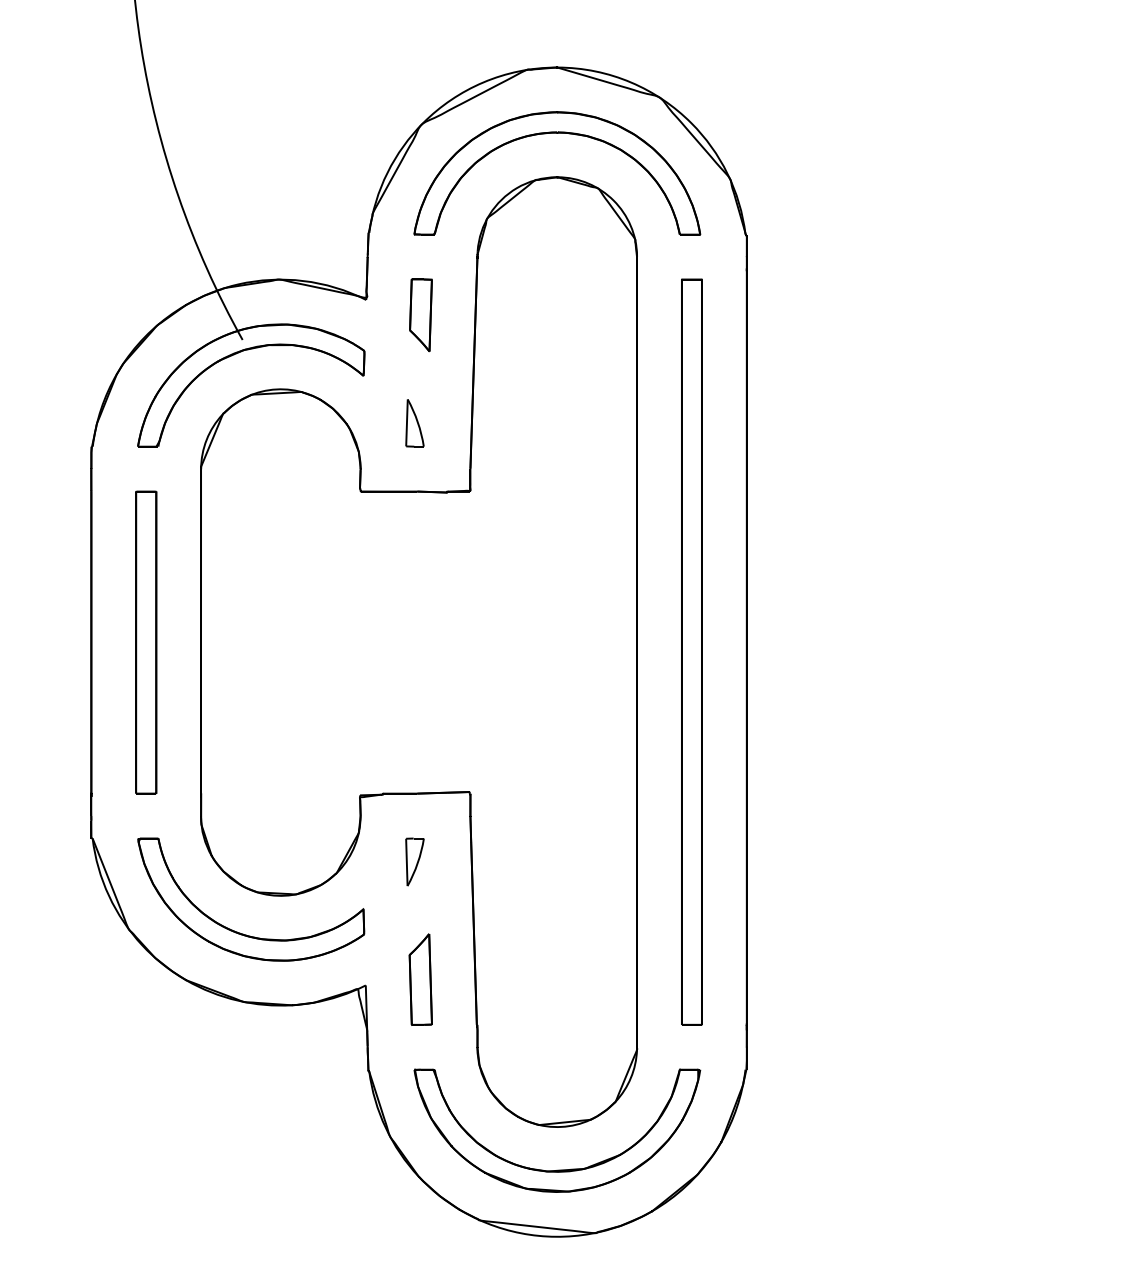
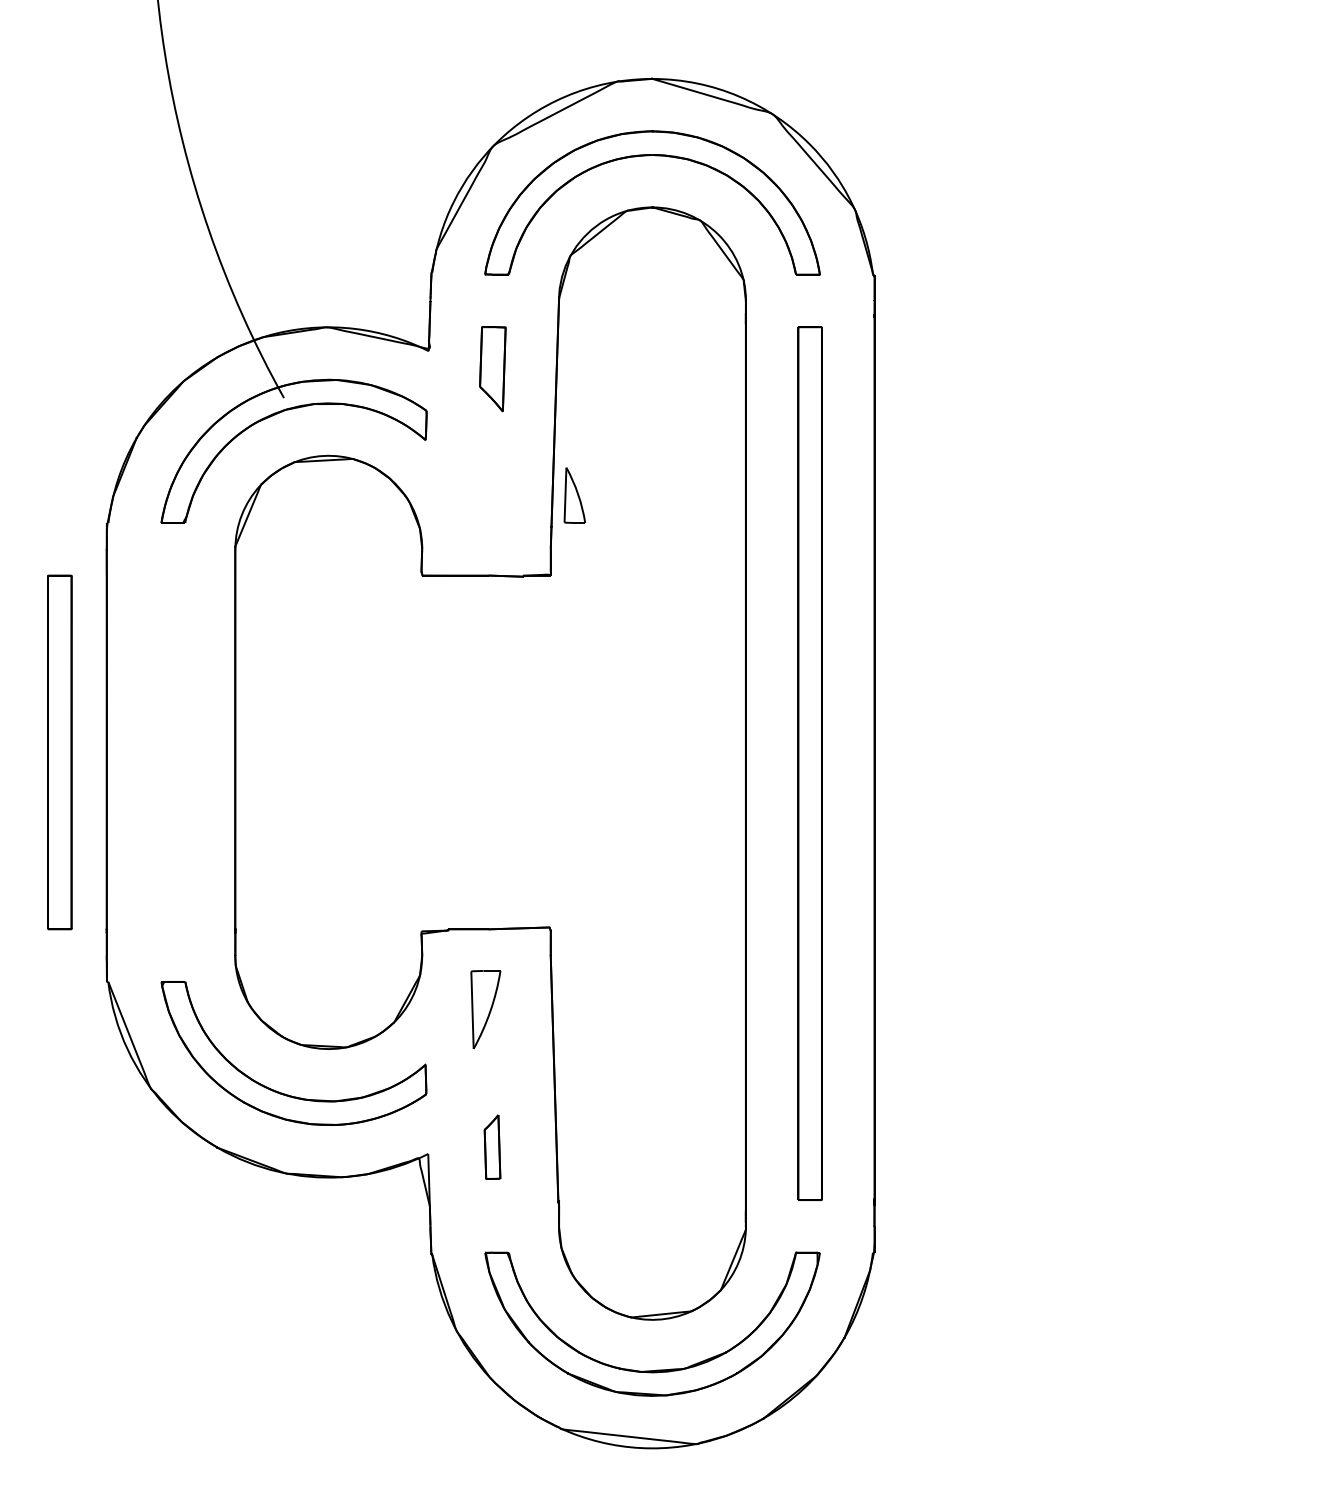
part: (414, 423) -> (574, 495), moved
part: (146, 642) -> (60, 752), moved
part: (414, 861) -> (485, 1008), size x1.4
part: (420, 979) -> (492, 1147), size x0.6

